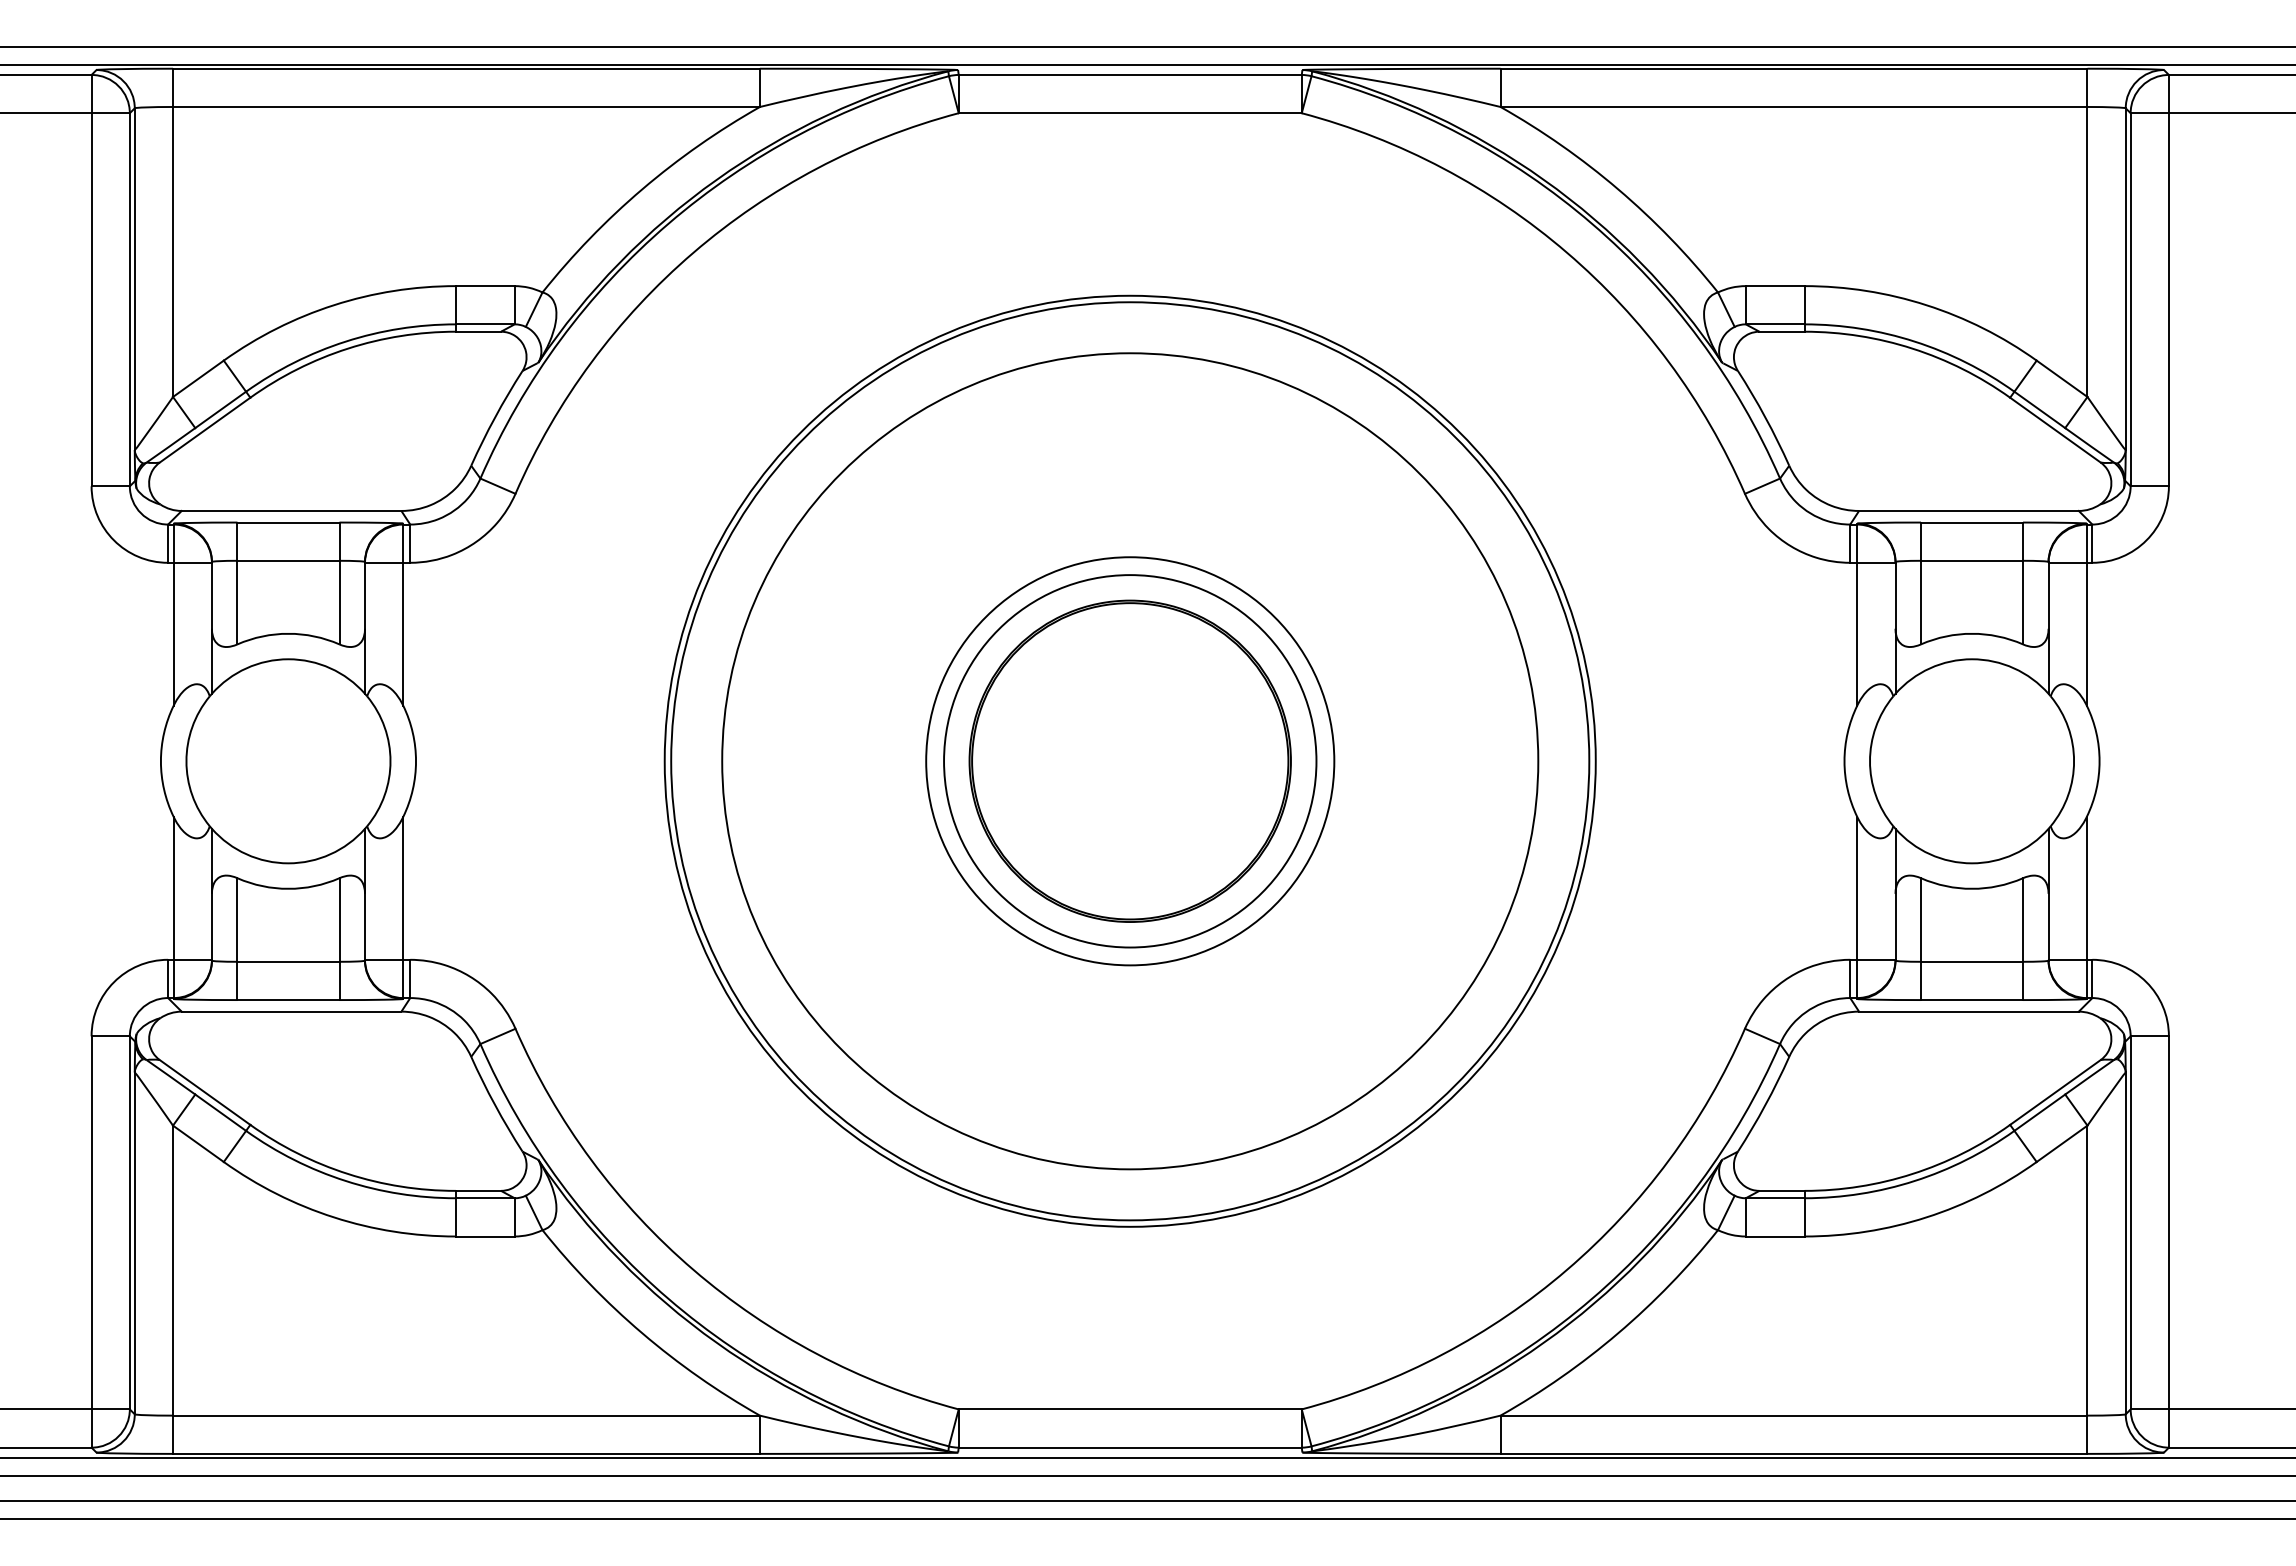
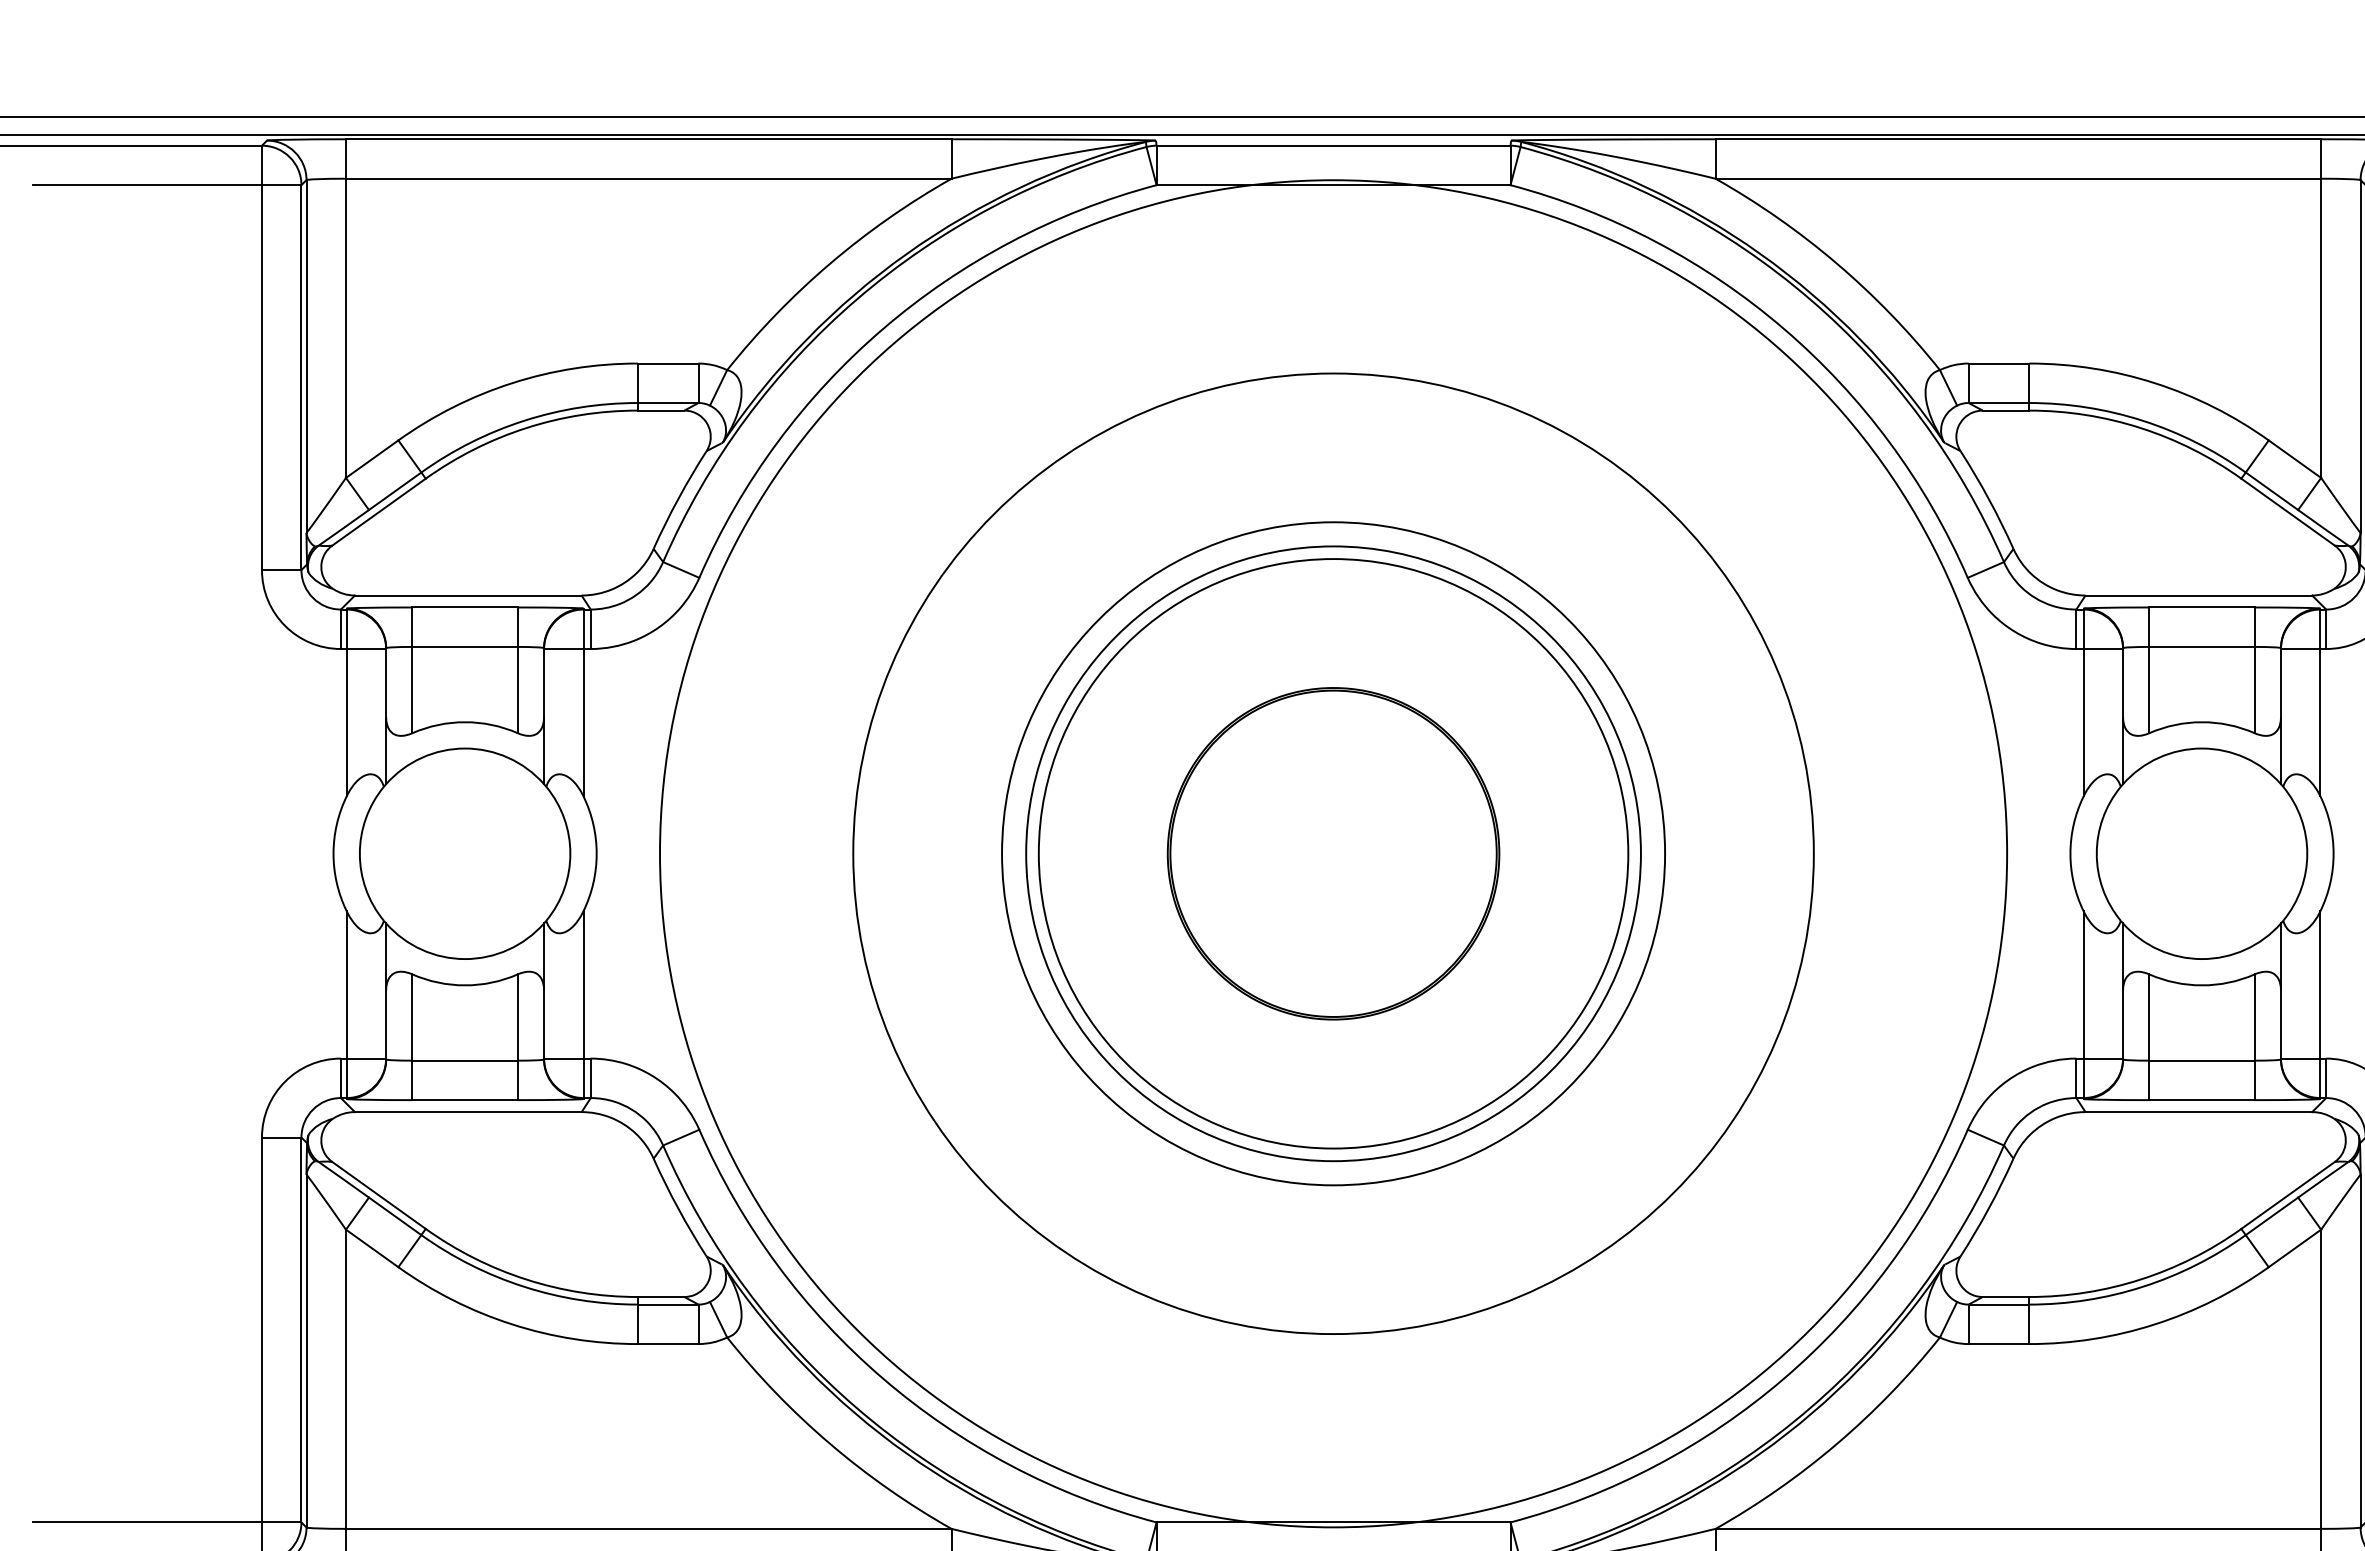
circle: (1130, 761) -> (1333, 854), size x0.7
circle: (1130, 761) -> (1333, 854), size x1.4
circle: (1130, 761) -> (1333, 854), size x1.6
circle: (1130, 761) -> (1333, 854), size x1.6

